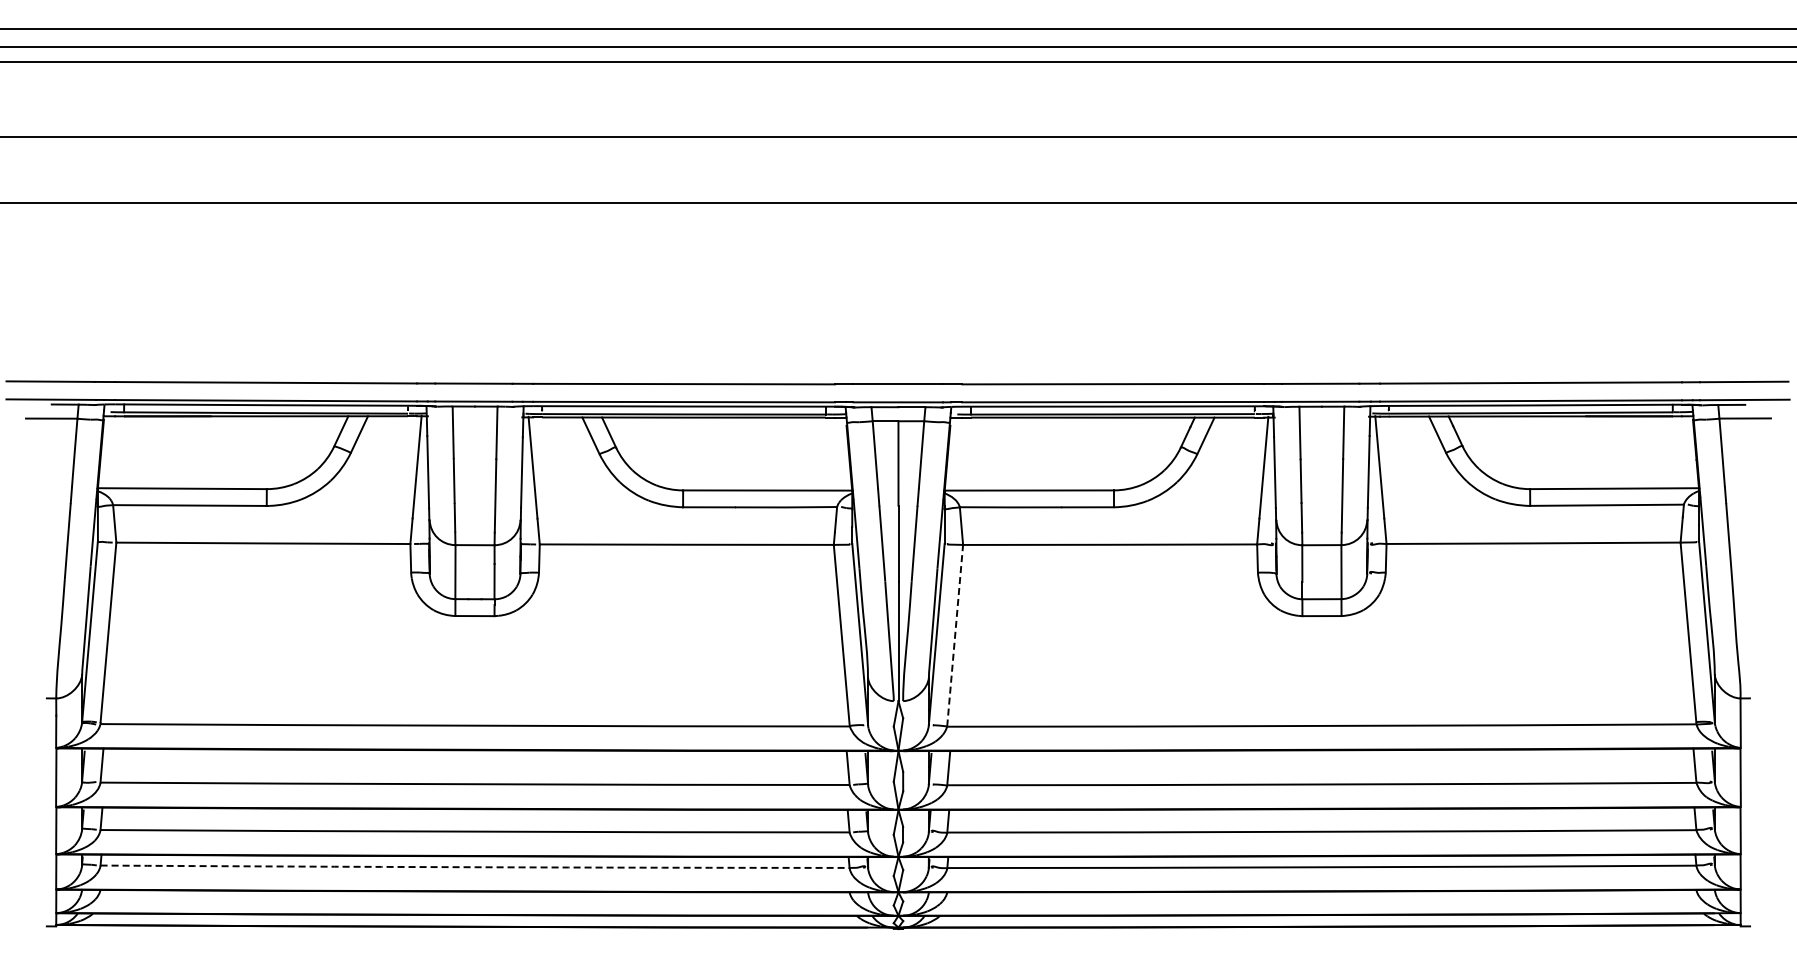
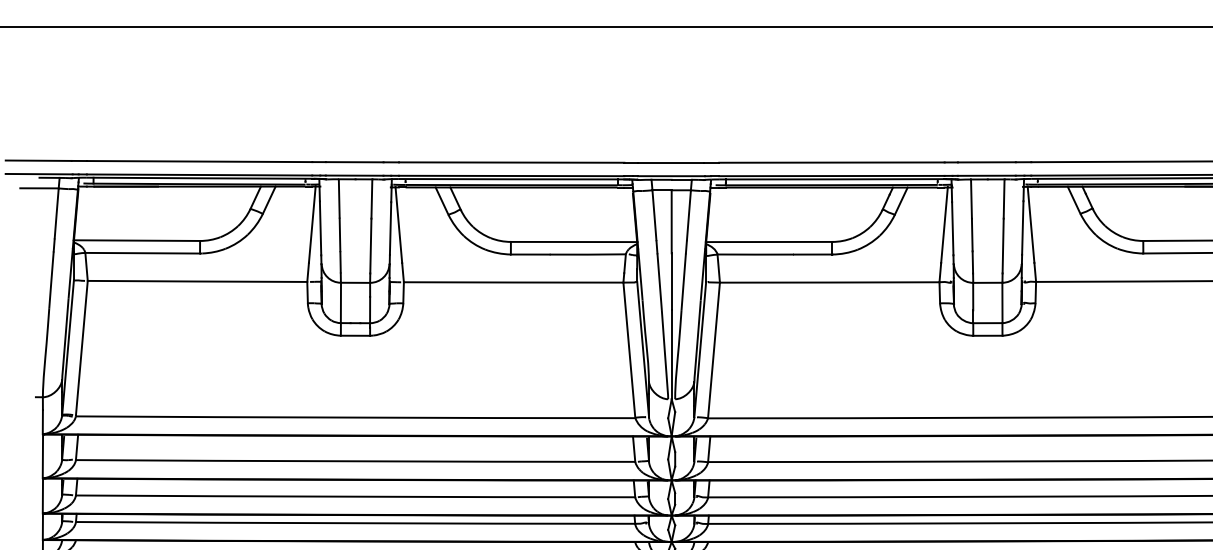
line: (955, 635) -> (714, 350), dashed -> solid
arc: (475, 867) -> (355, 523), dashed -> solid

